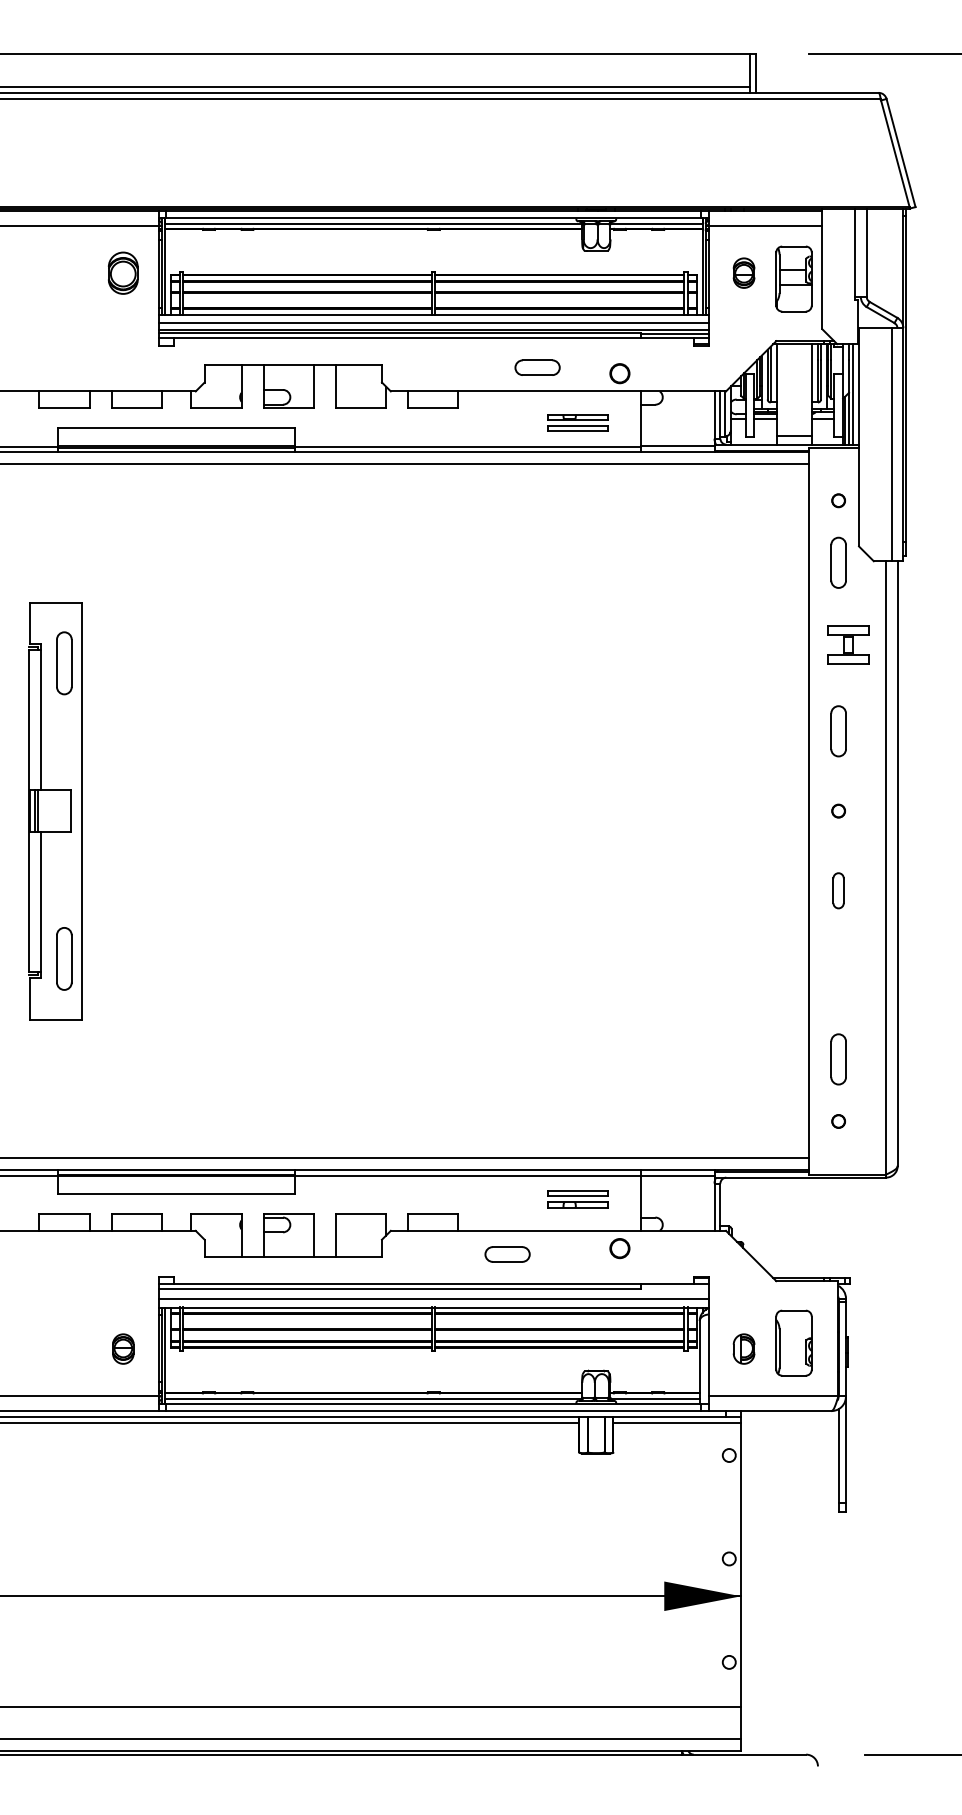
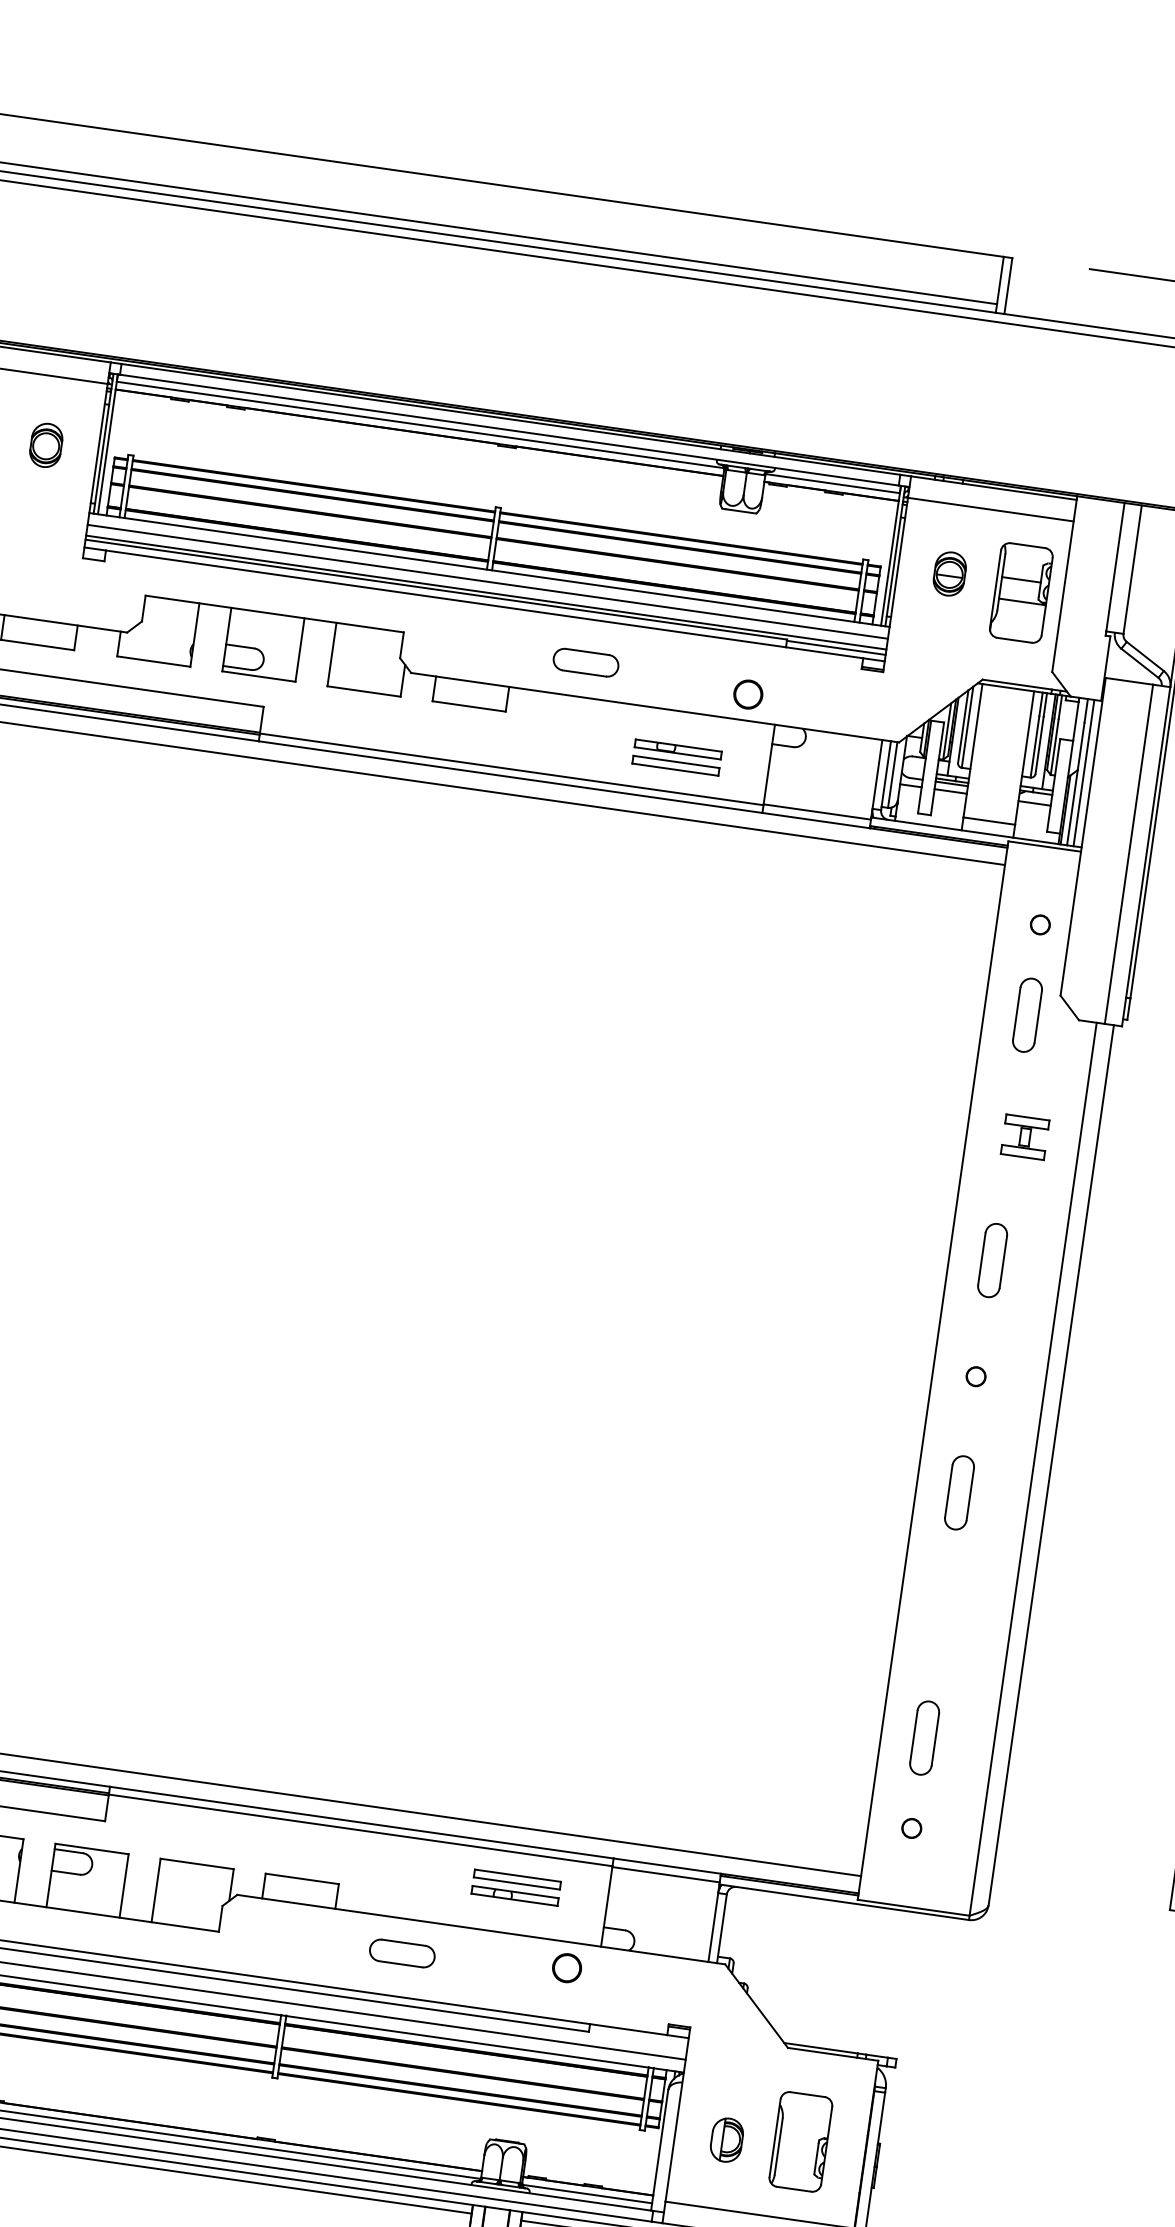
part: (123, 272) -> (46, 444), size x0.71
part: (537, 367) -> (585, 662), moved
part: (848, 645) -> (1024, 1137), size x0.71
part: (838, 890) -> (959, 1492), size x1.43

